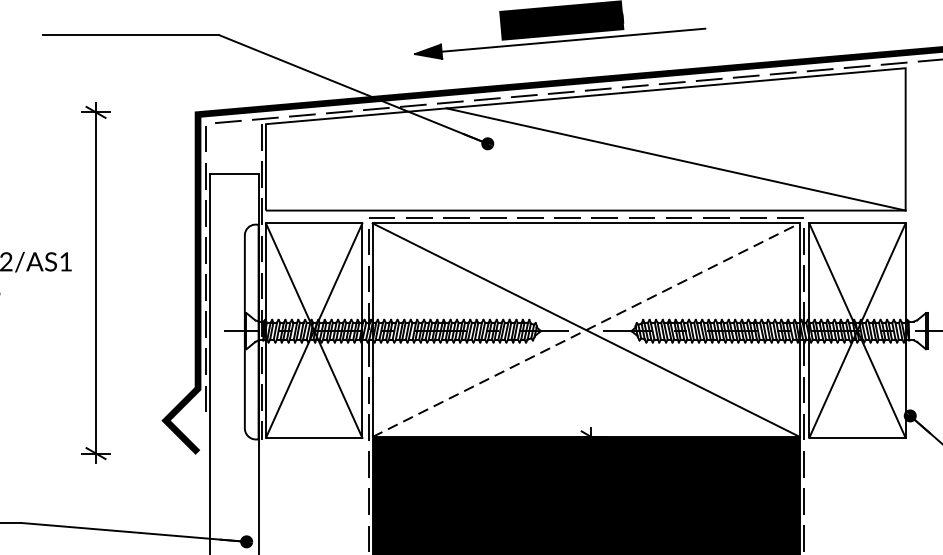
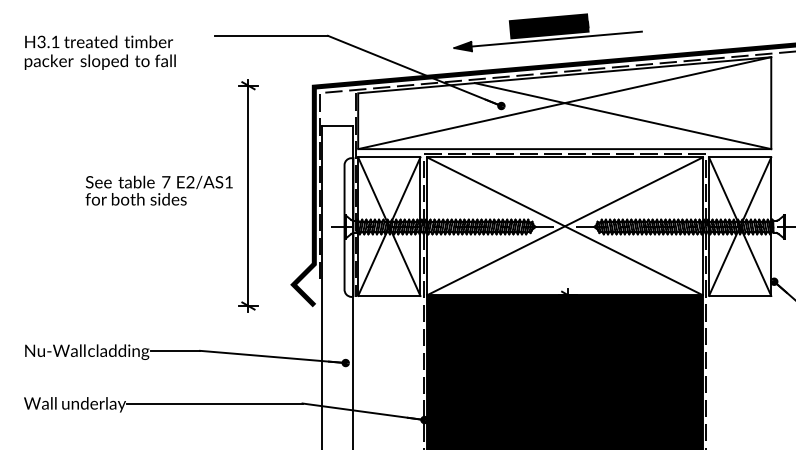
line: (585, 139) -> (564, 103), added
line: (587, 330) -> (565, 226), dashed -> solid

